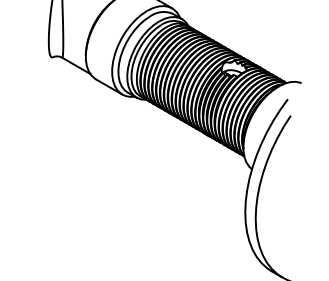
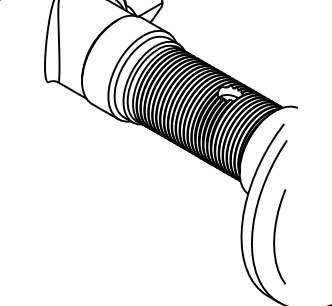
curve: (279, 211) -> (275, 236), added

